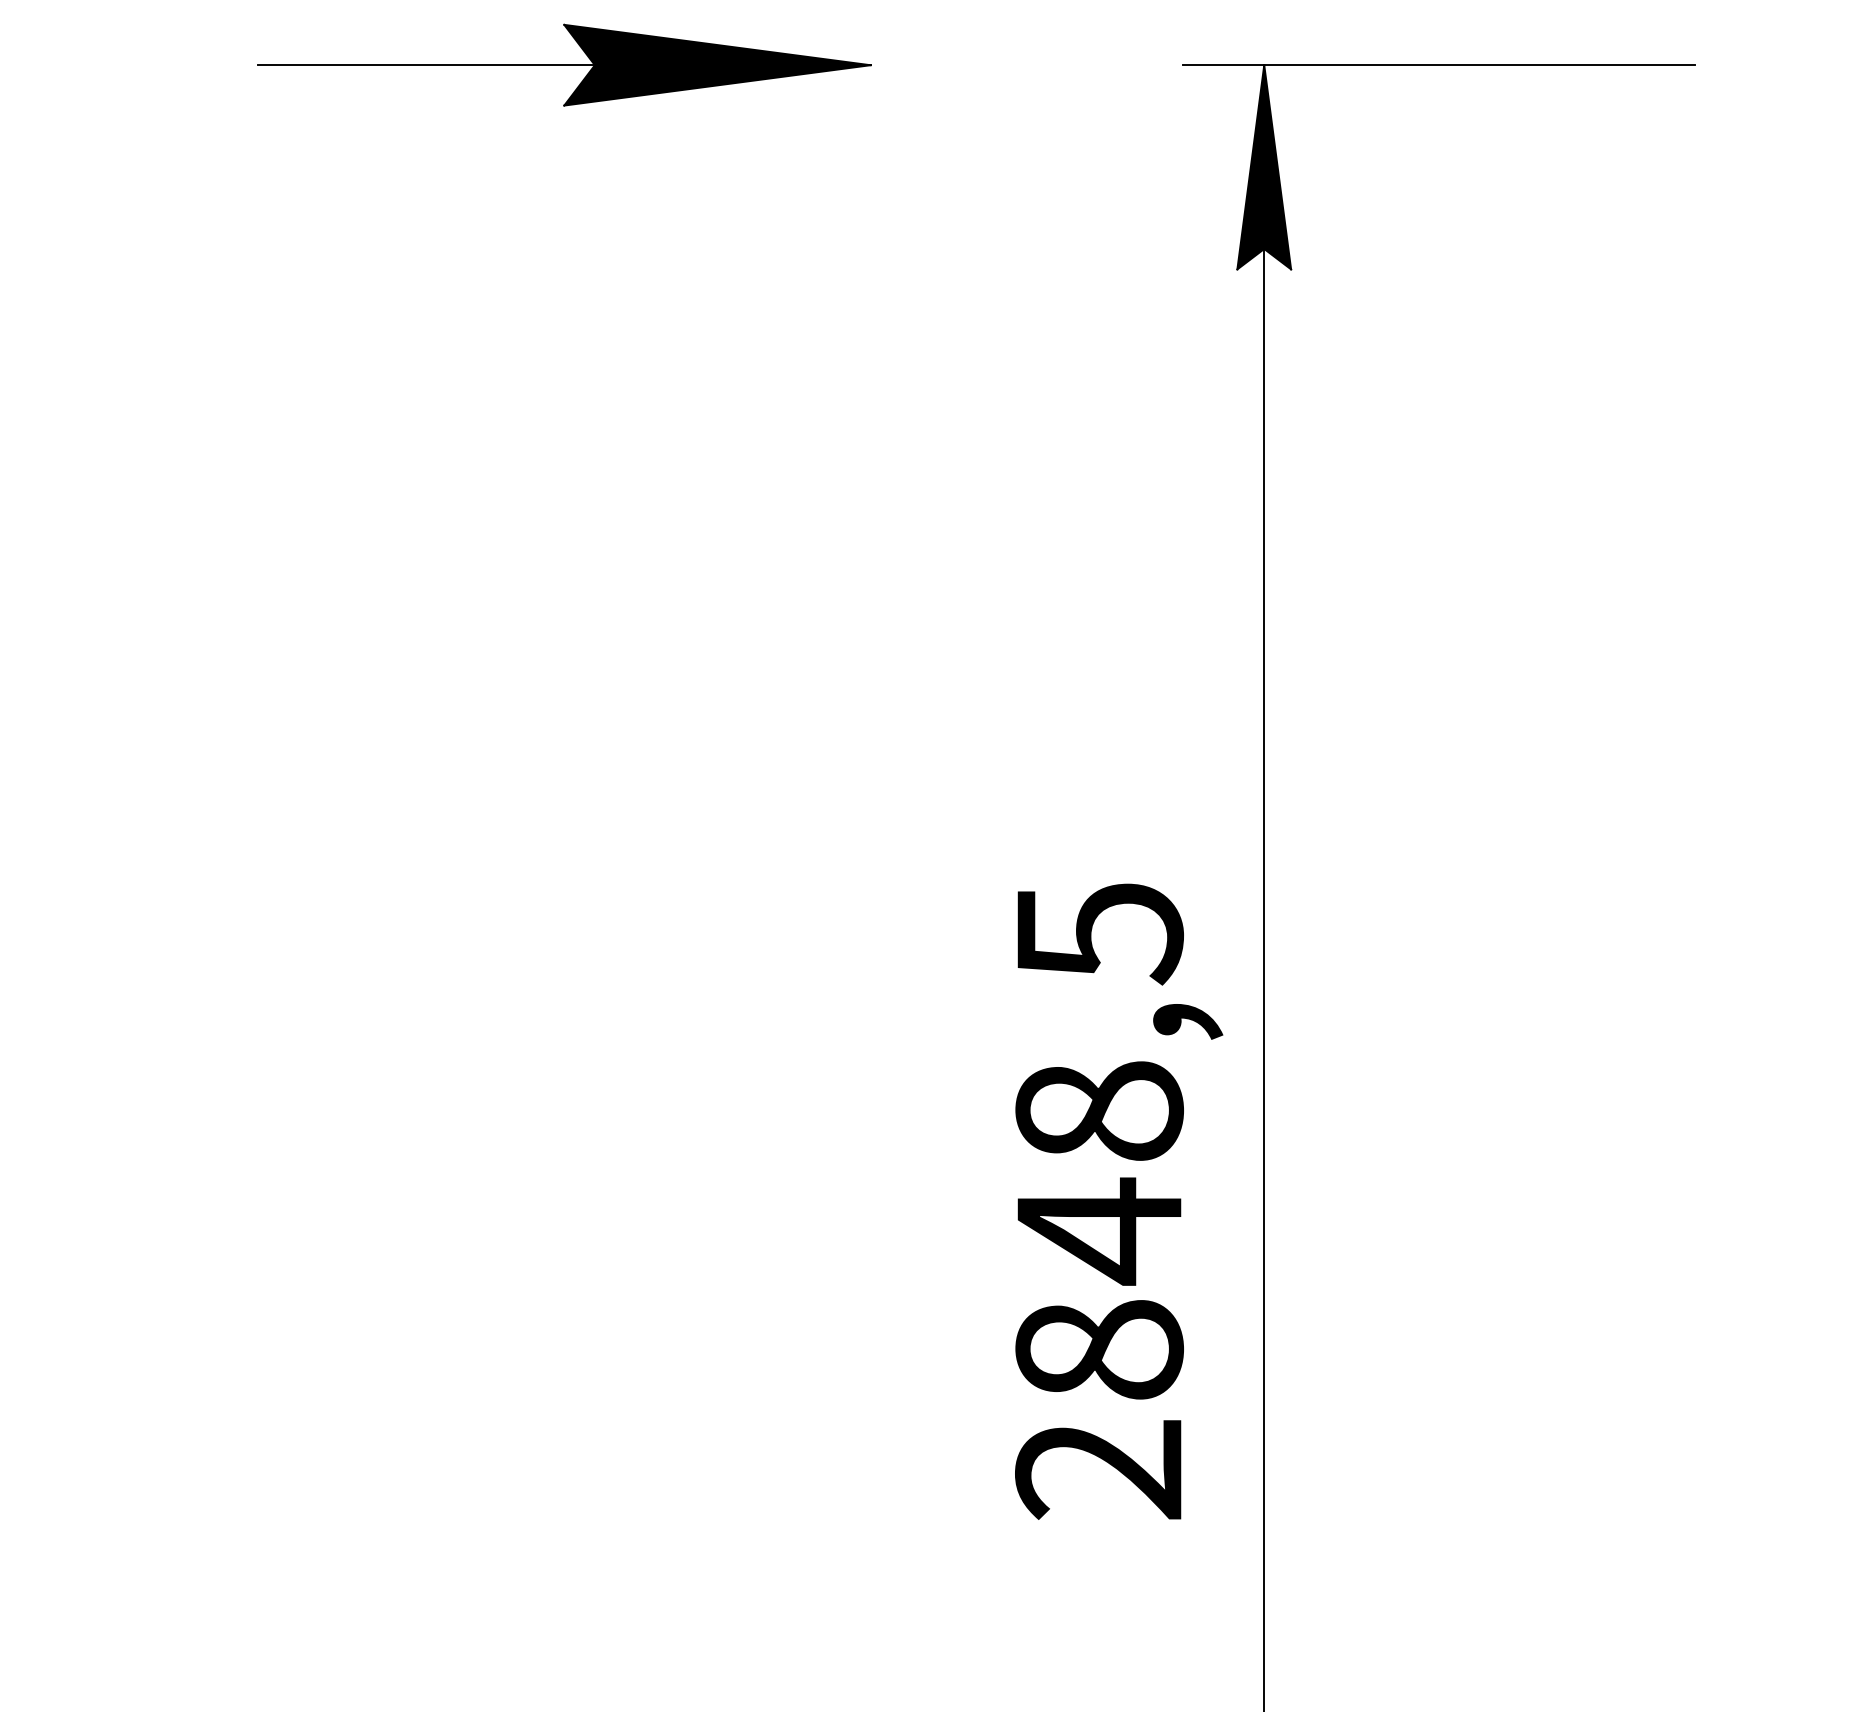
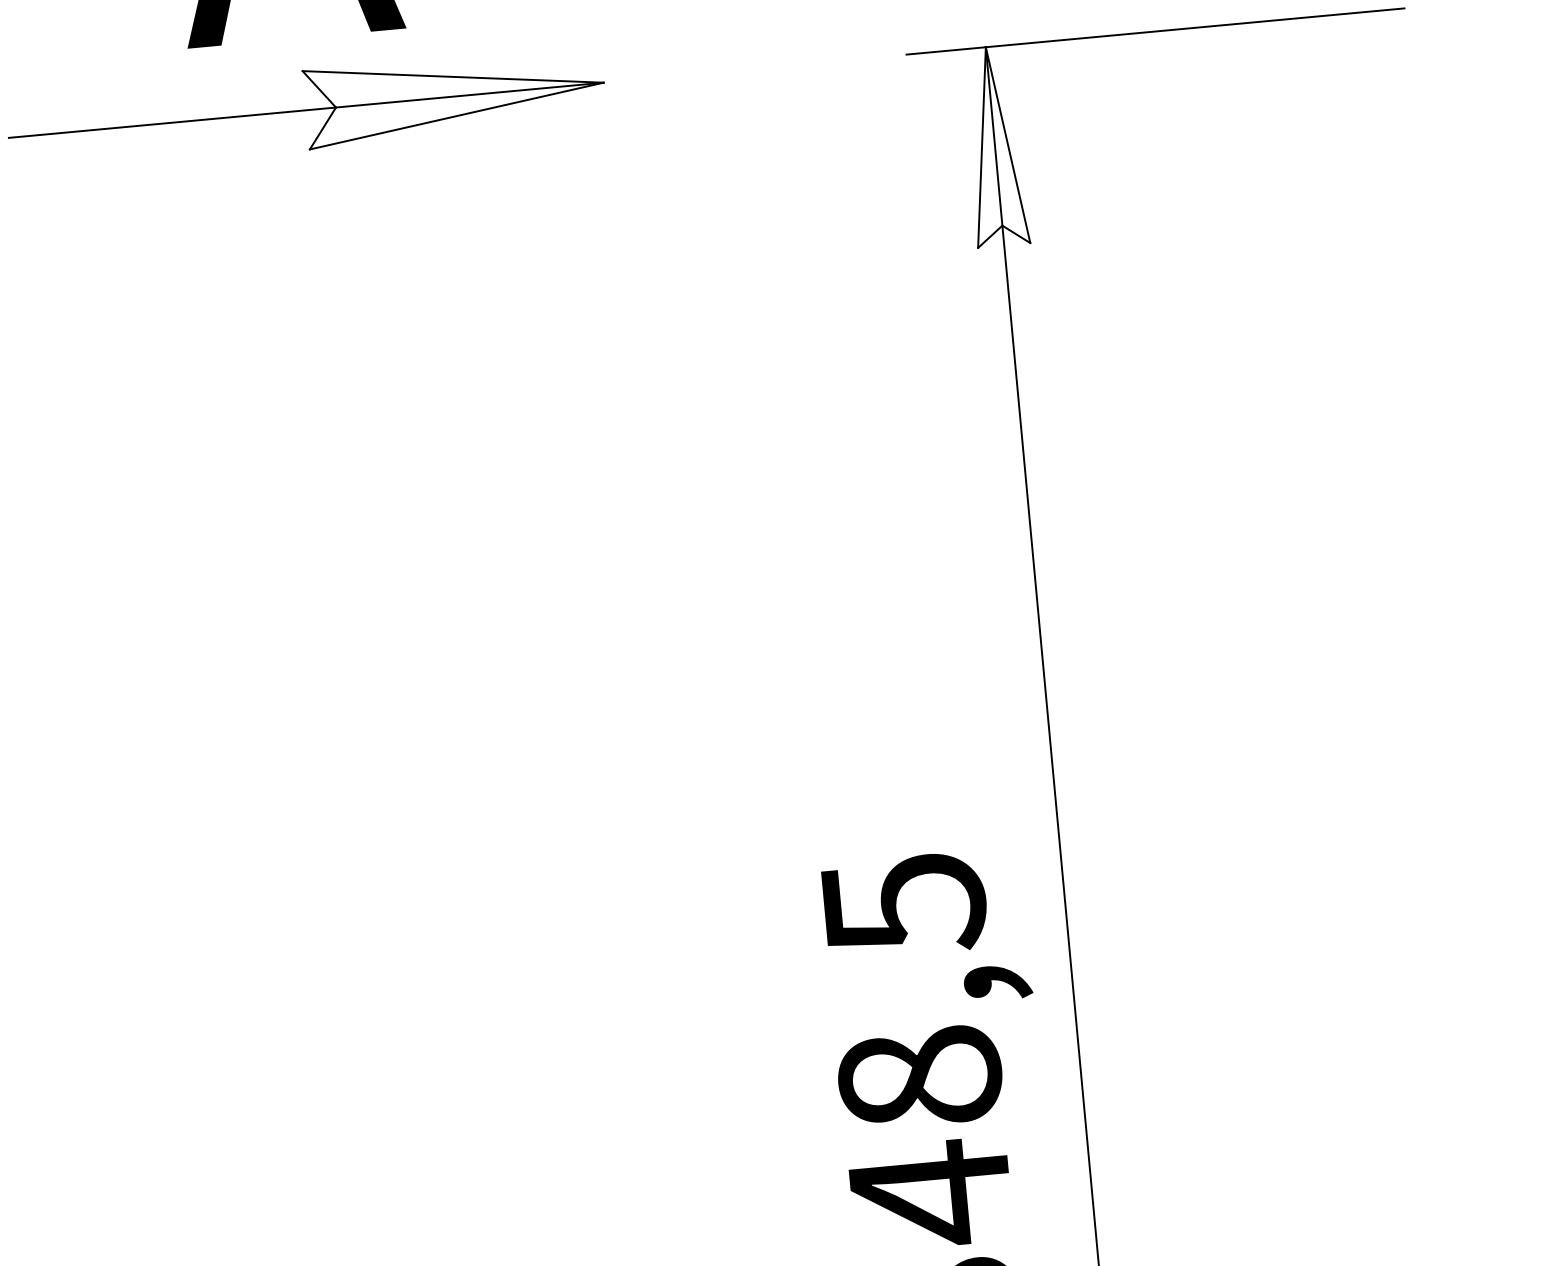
fill: (717, 64) -> (454, 95), removed
fill: (1264, 167) -> (995, 146), removed

